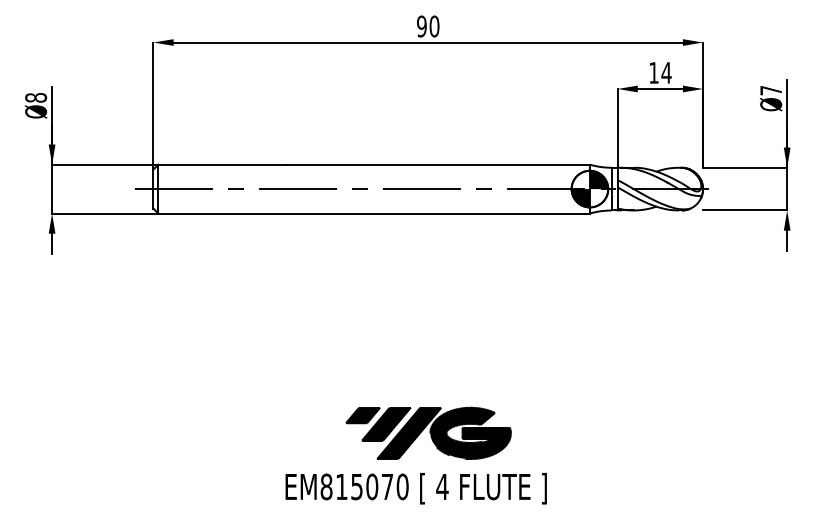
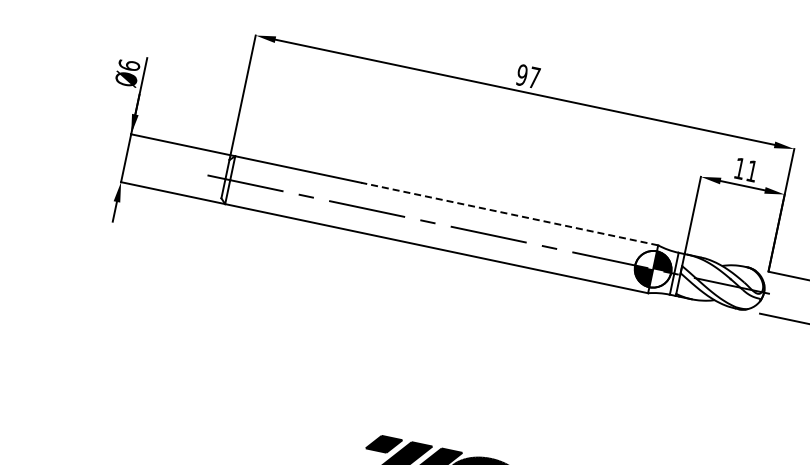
text: (434, 26) -> (534, 77), 90 -> 97
text: (666, 72) -> (752, 170), 14 -> 11
text: (35, 97) -> (128, 65), Ø8 -> Ø6
line: (438, 164) -> (509, 213), solid -> dashed

